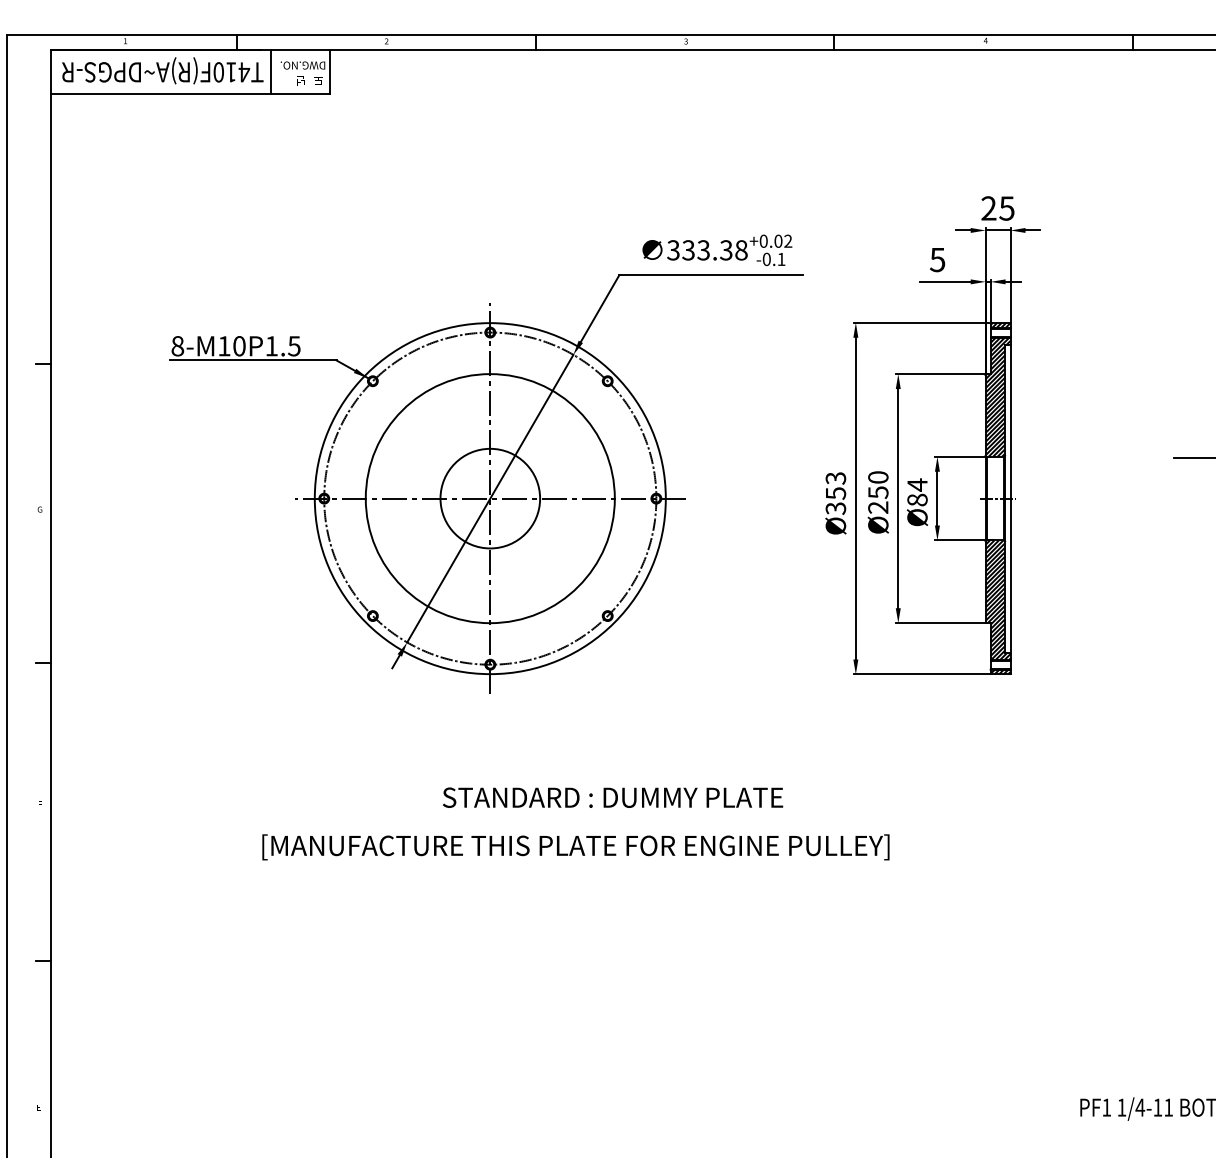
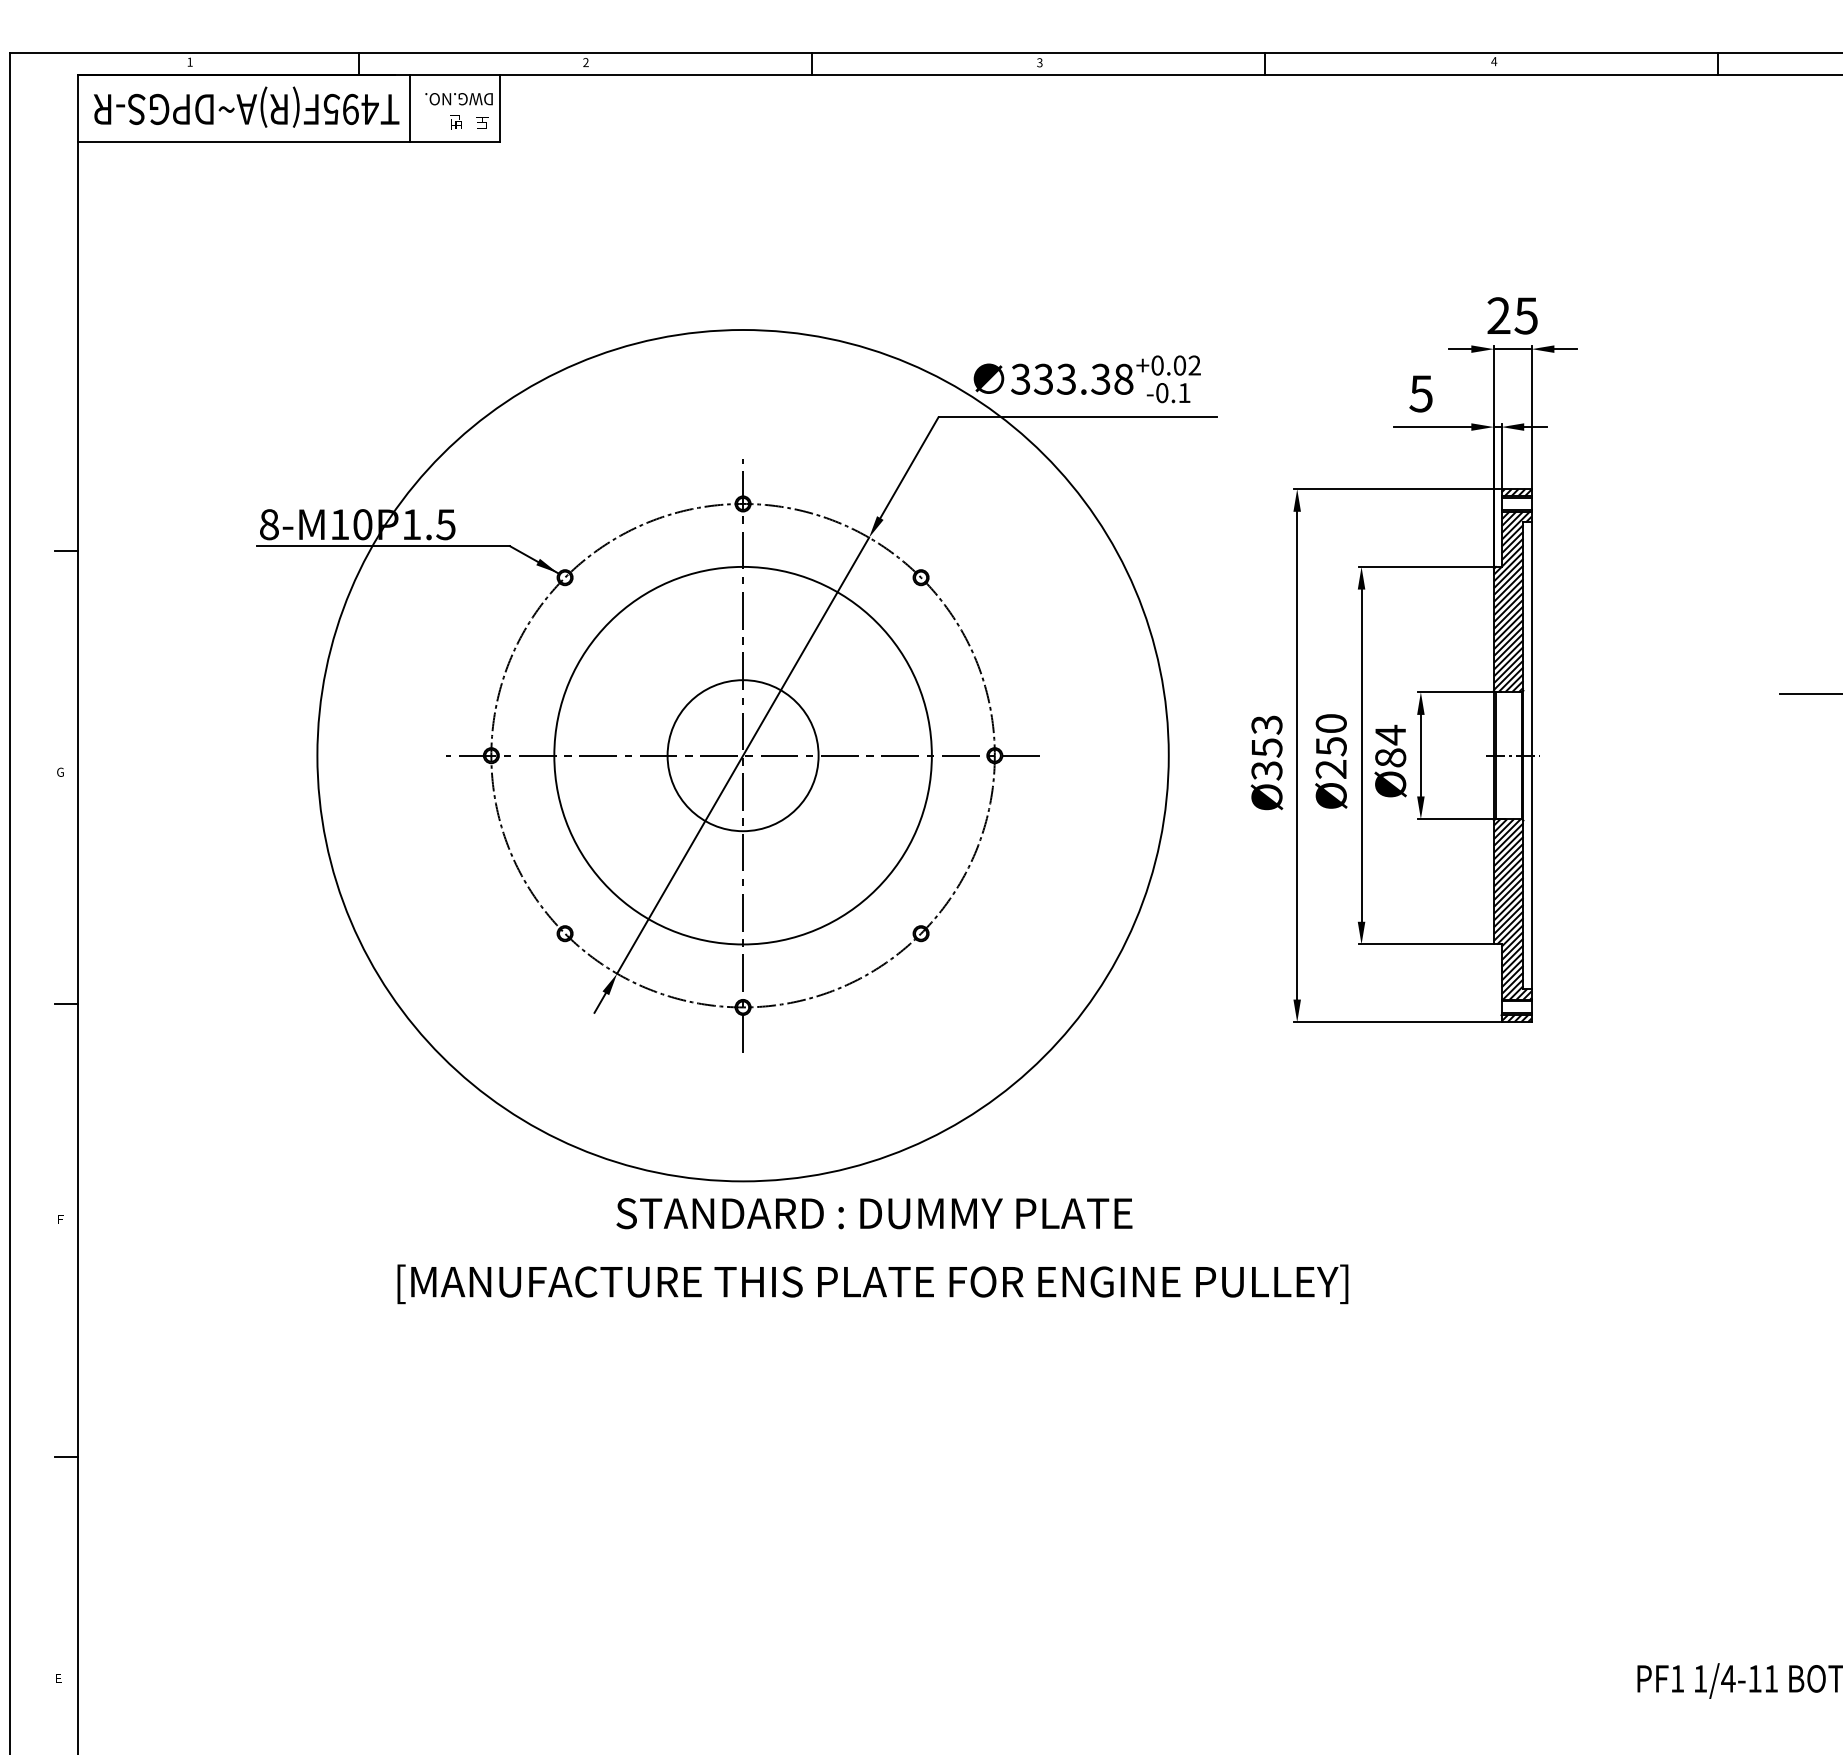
text: (224, 72) -> (340, 109), T410F(R)A~DPGS-R -> T495F(R)A~DPGS-R
circle: (489, 498) -> (741, 755), size x1.6
text: (613, 797) -> (875, 1213), moved

